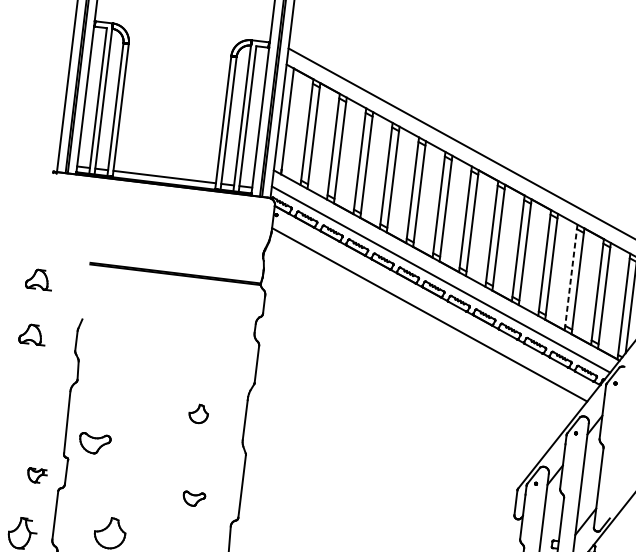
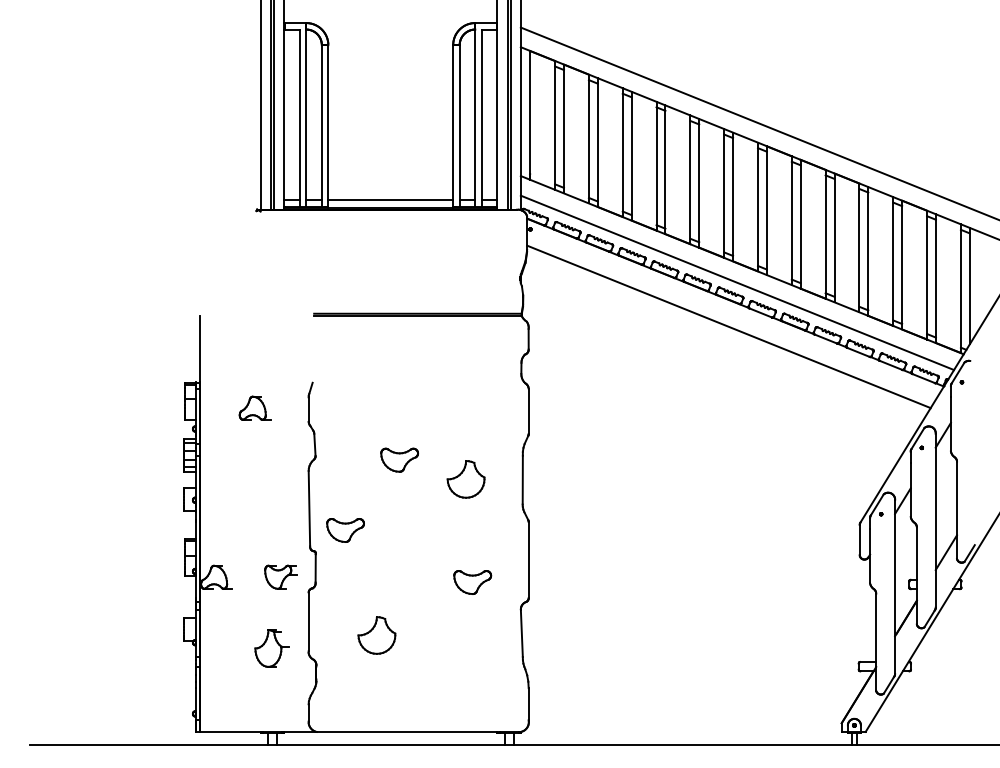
part: (38, 278) -> (254, 340), removed
line: (571, 278) -> (893, 262), dashed -> solid
part: (146, 390) -> (399, 459), added
part: (198, 413) -> (465, 479), size x1.67
part: (36, 475) -> (280, 576), size x1.43
part: (193, 499) -> (472, 582), size x1.43

